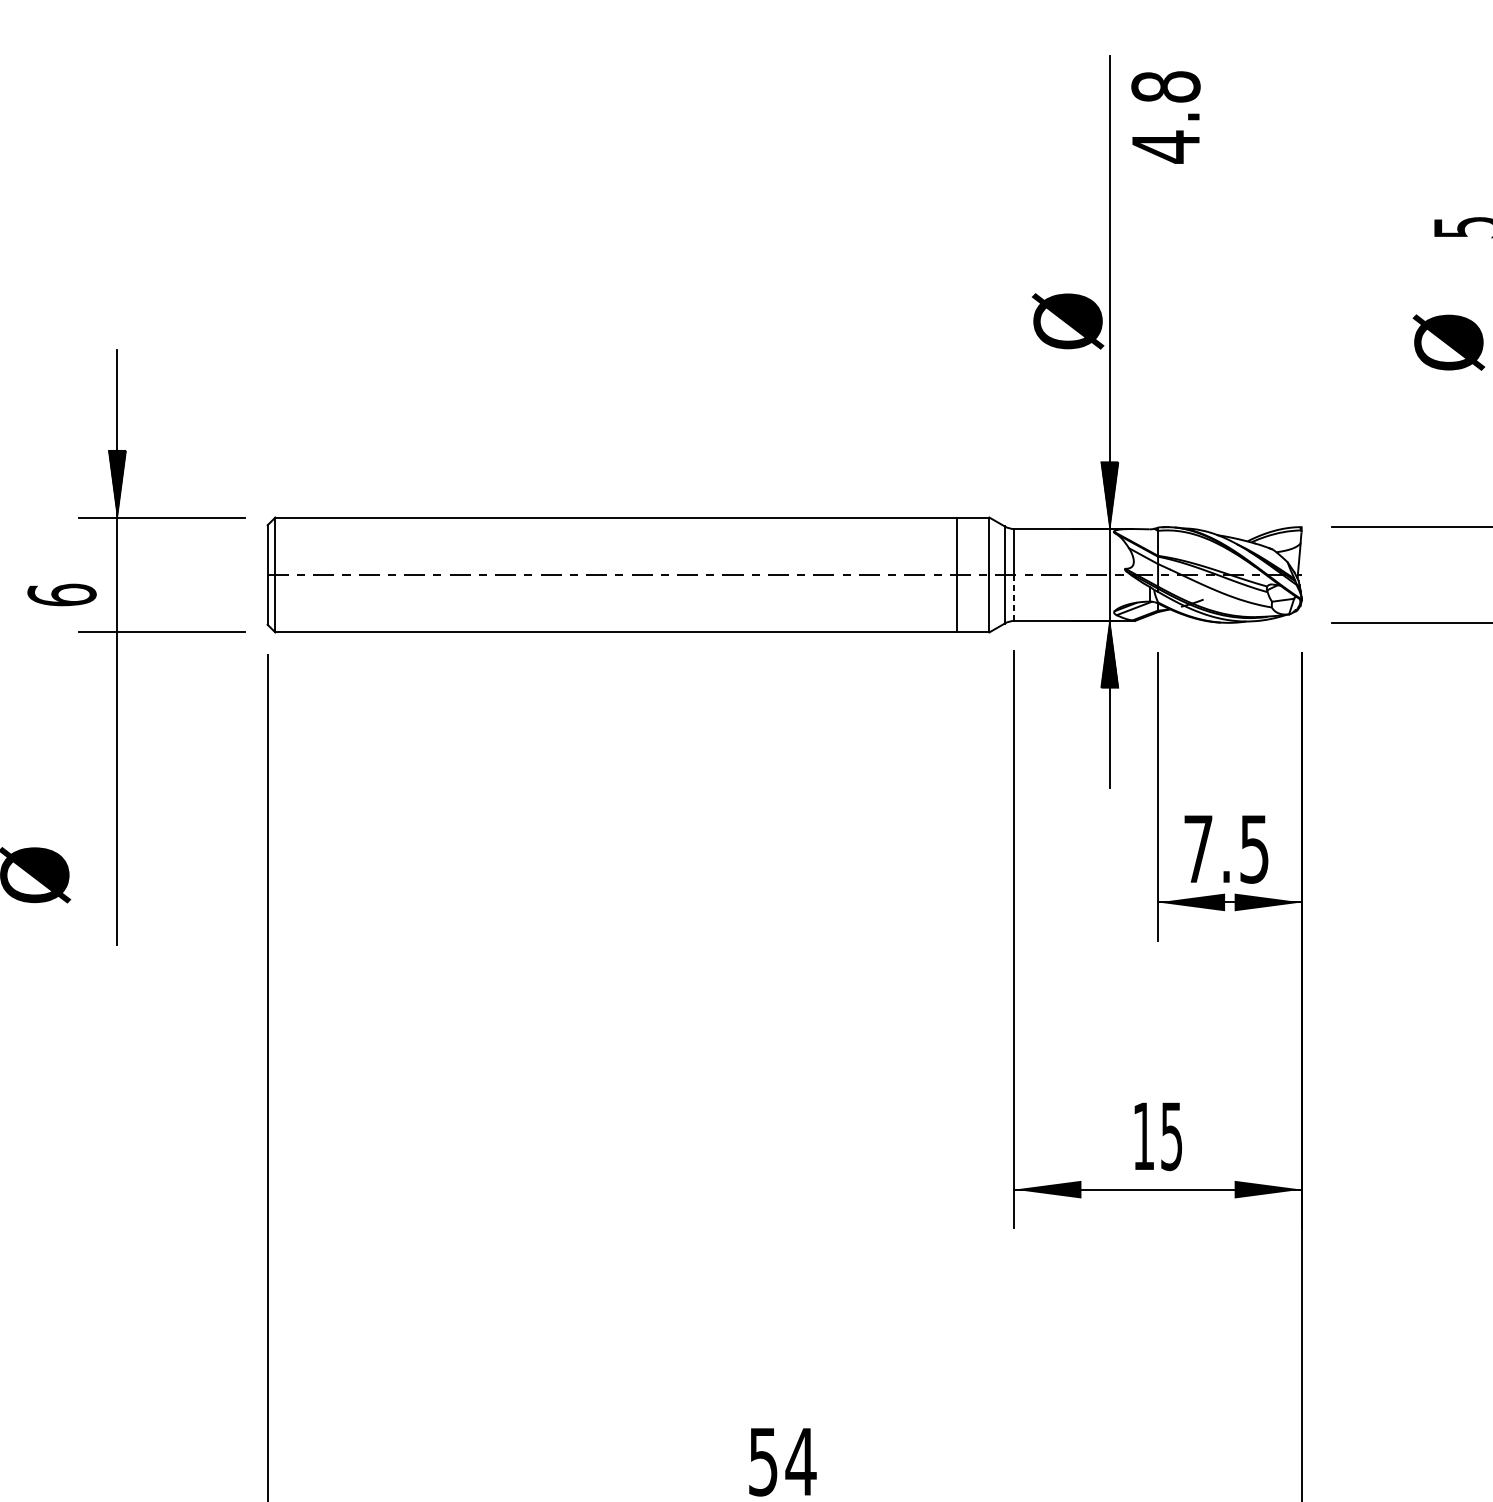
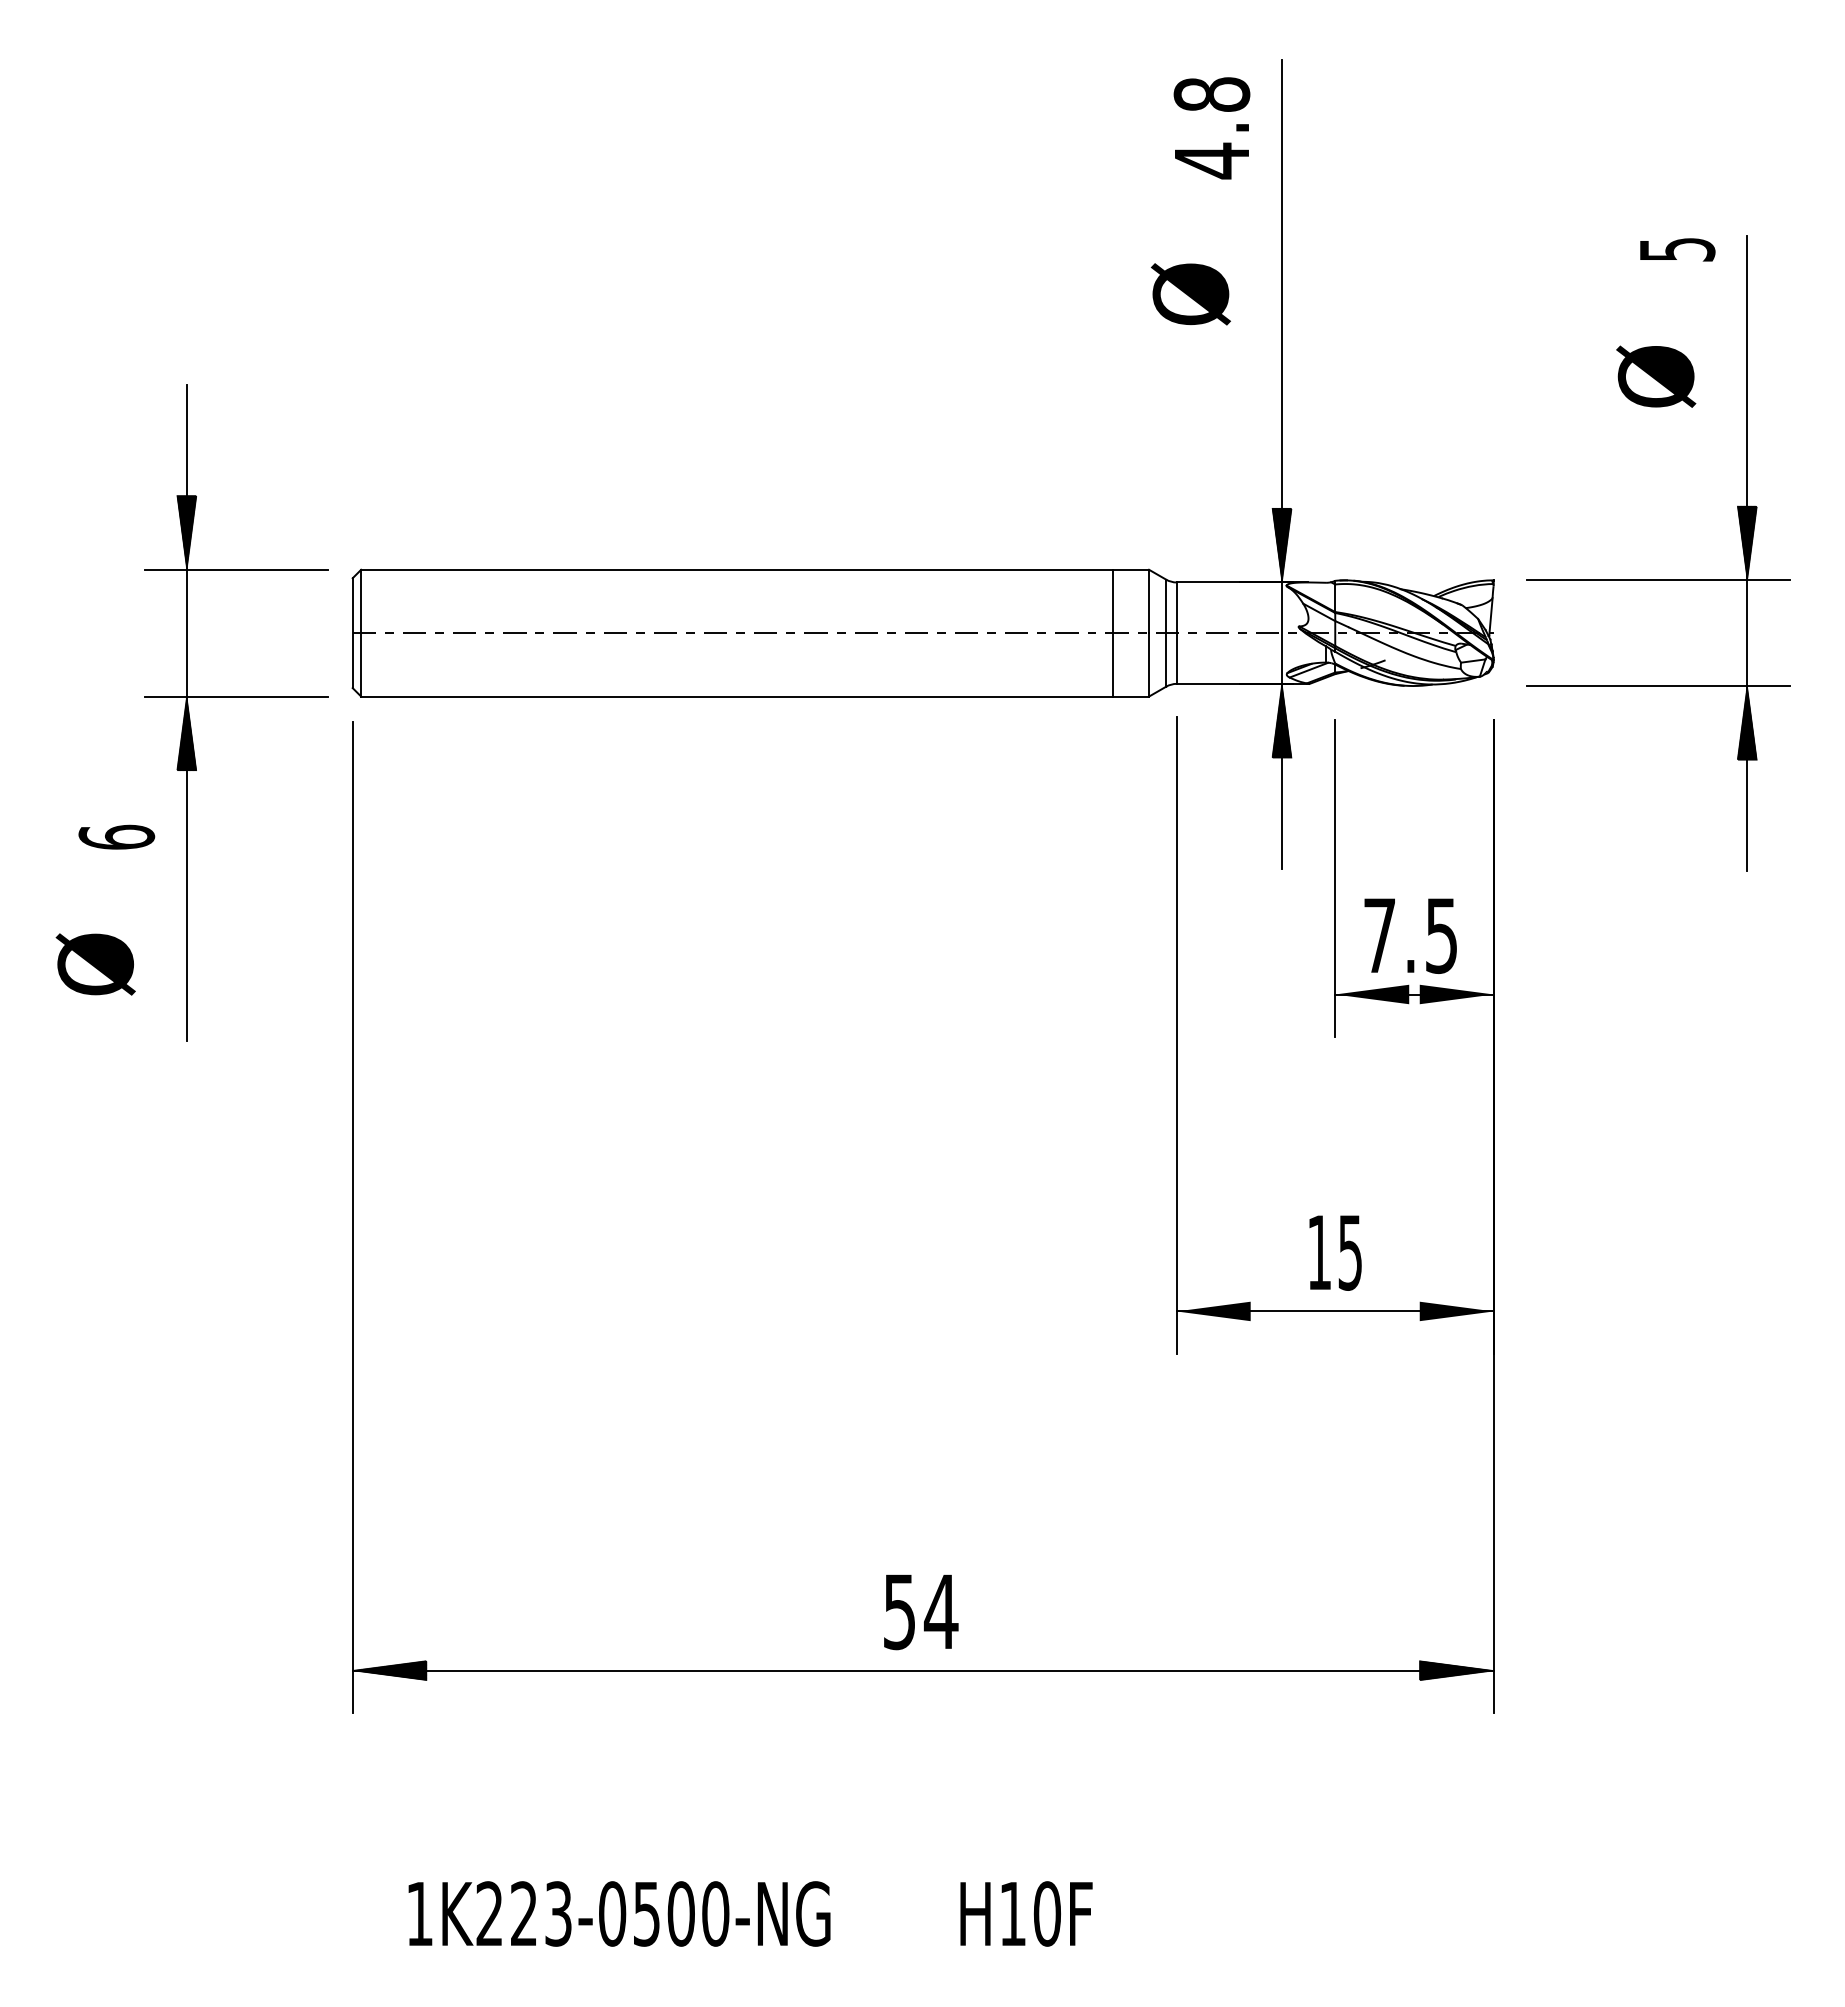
text: (1165, 117) -> (1211, 128), moved
text: (1067, 321) -> (1190, 294), moved
text: (61, 594) -> (116, 836), moved
line: (1014, 597) -> (1176, 658), dashed -> solid
hatch: (117, 665) -> (186, 733), added

